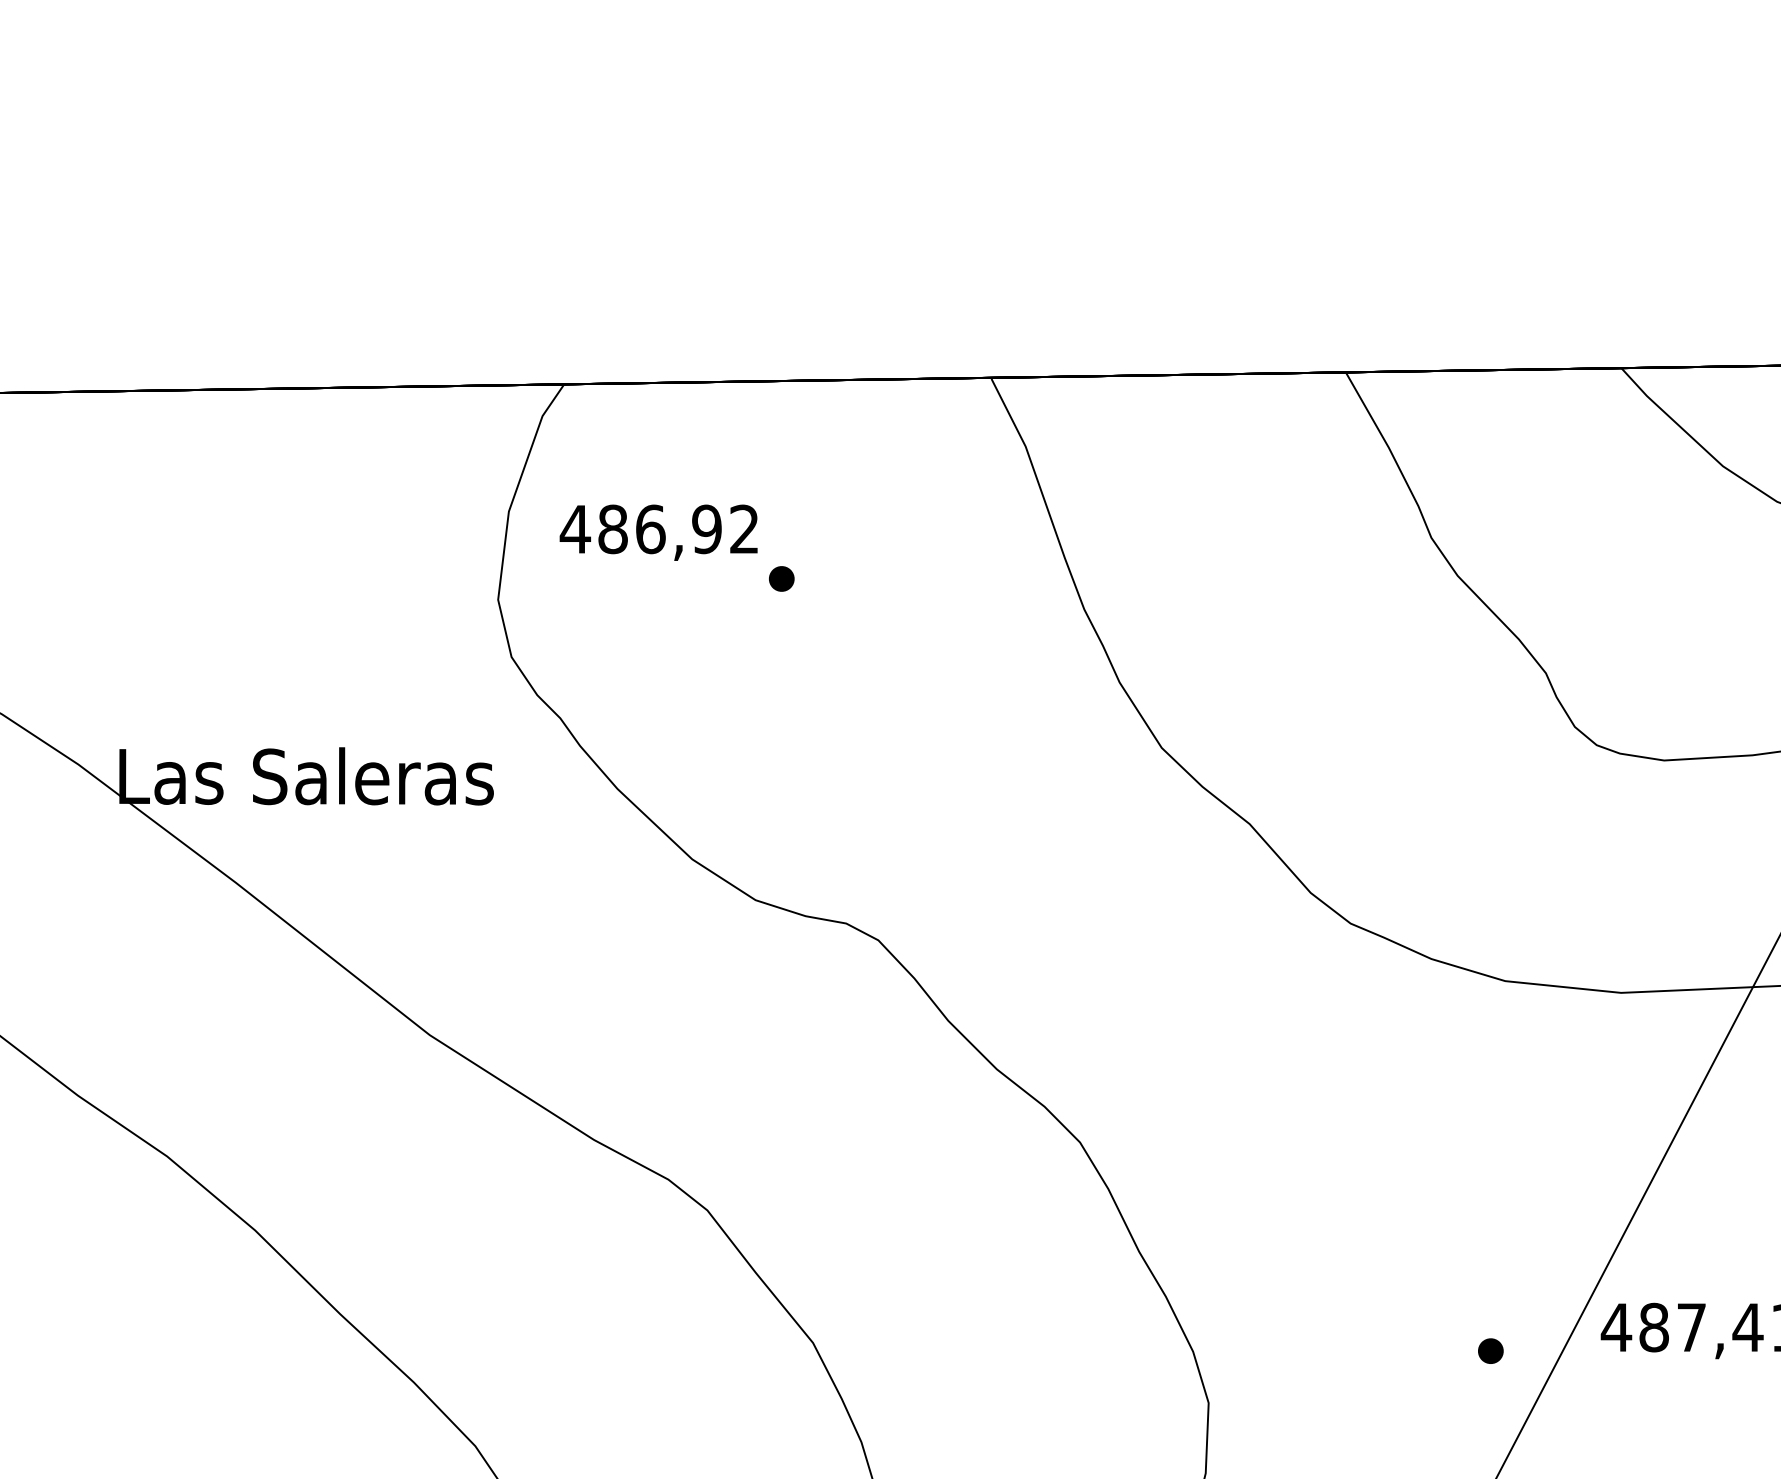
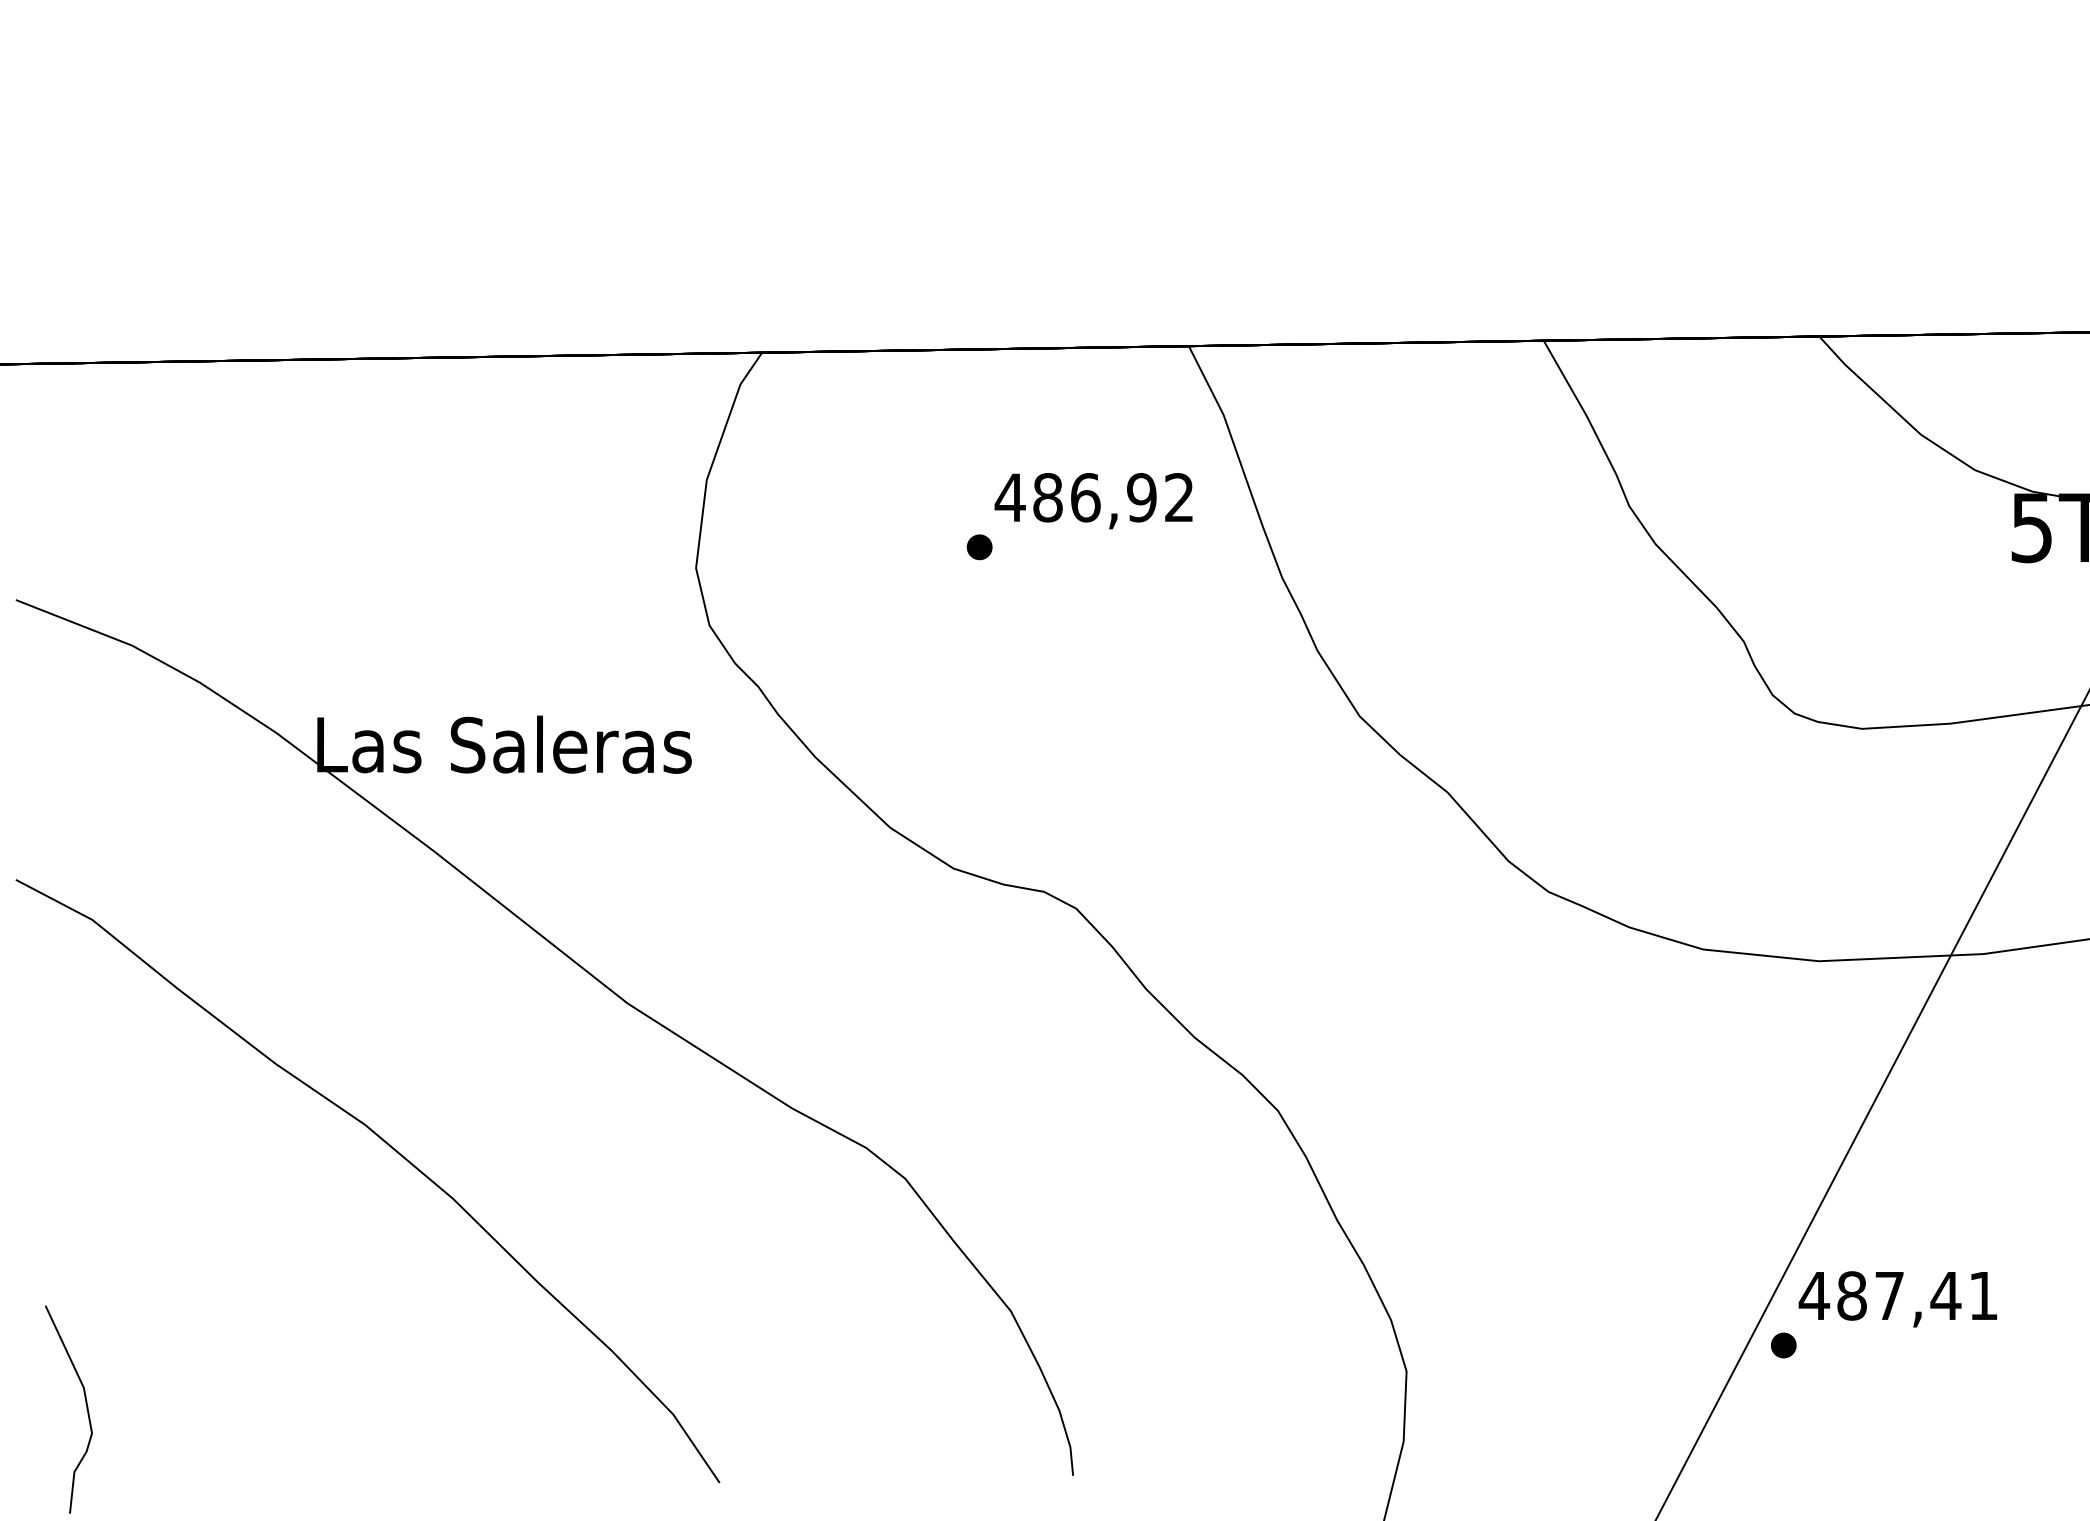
text: (658, 533) -> (1093, 501), moved
part: (1490, 1351) -> (1783, 1345), moved

